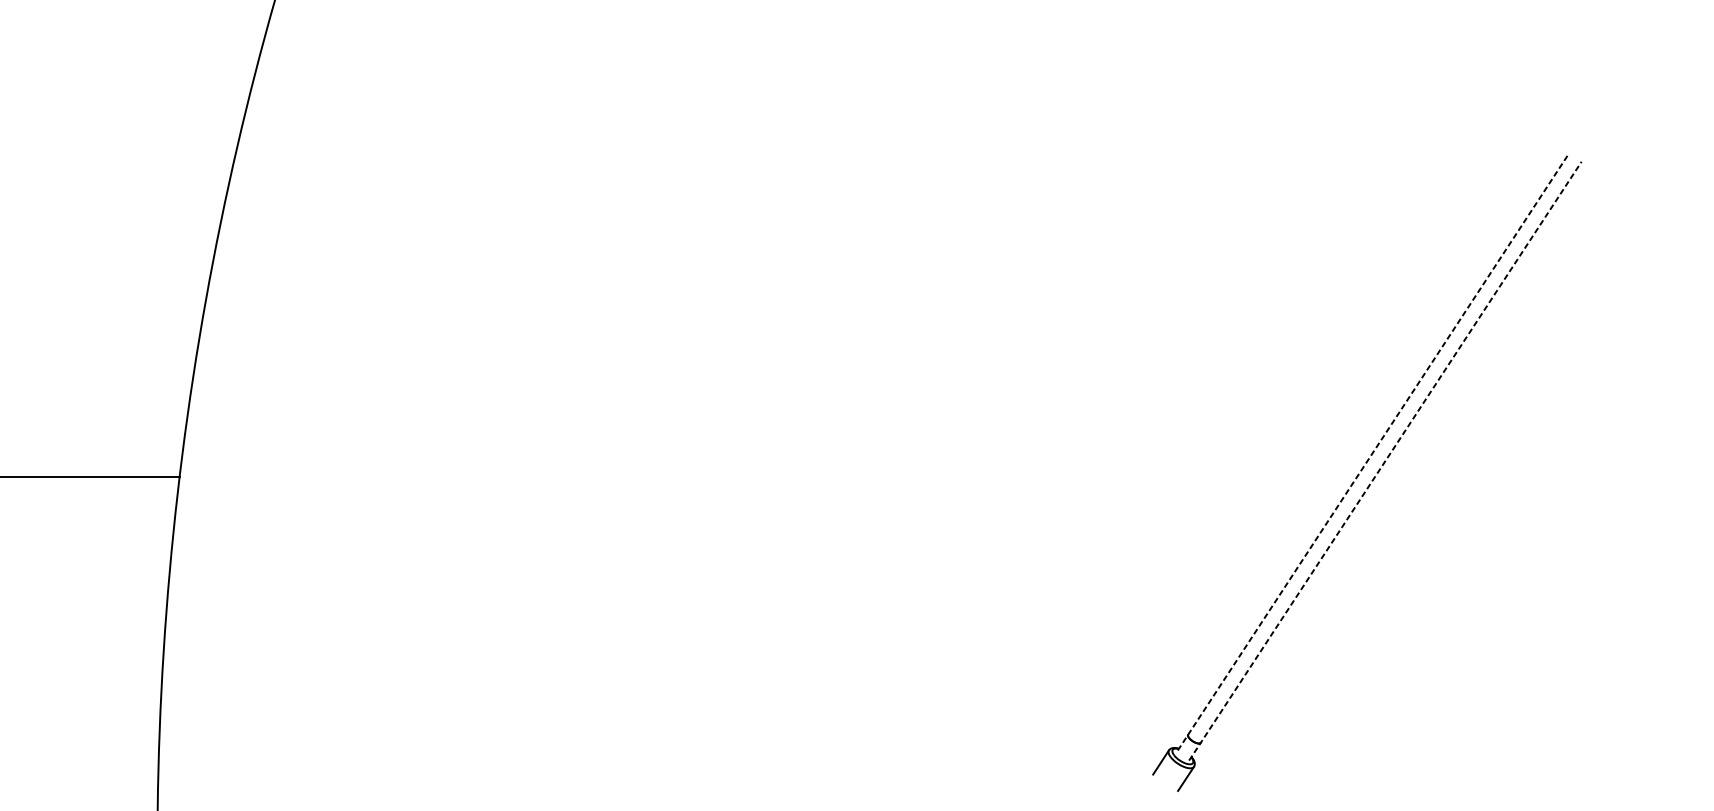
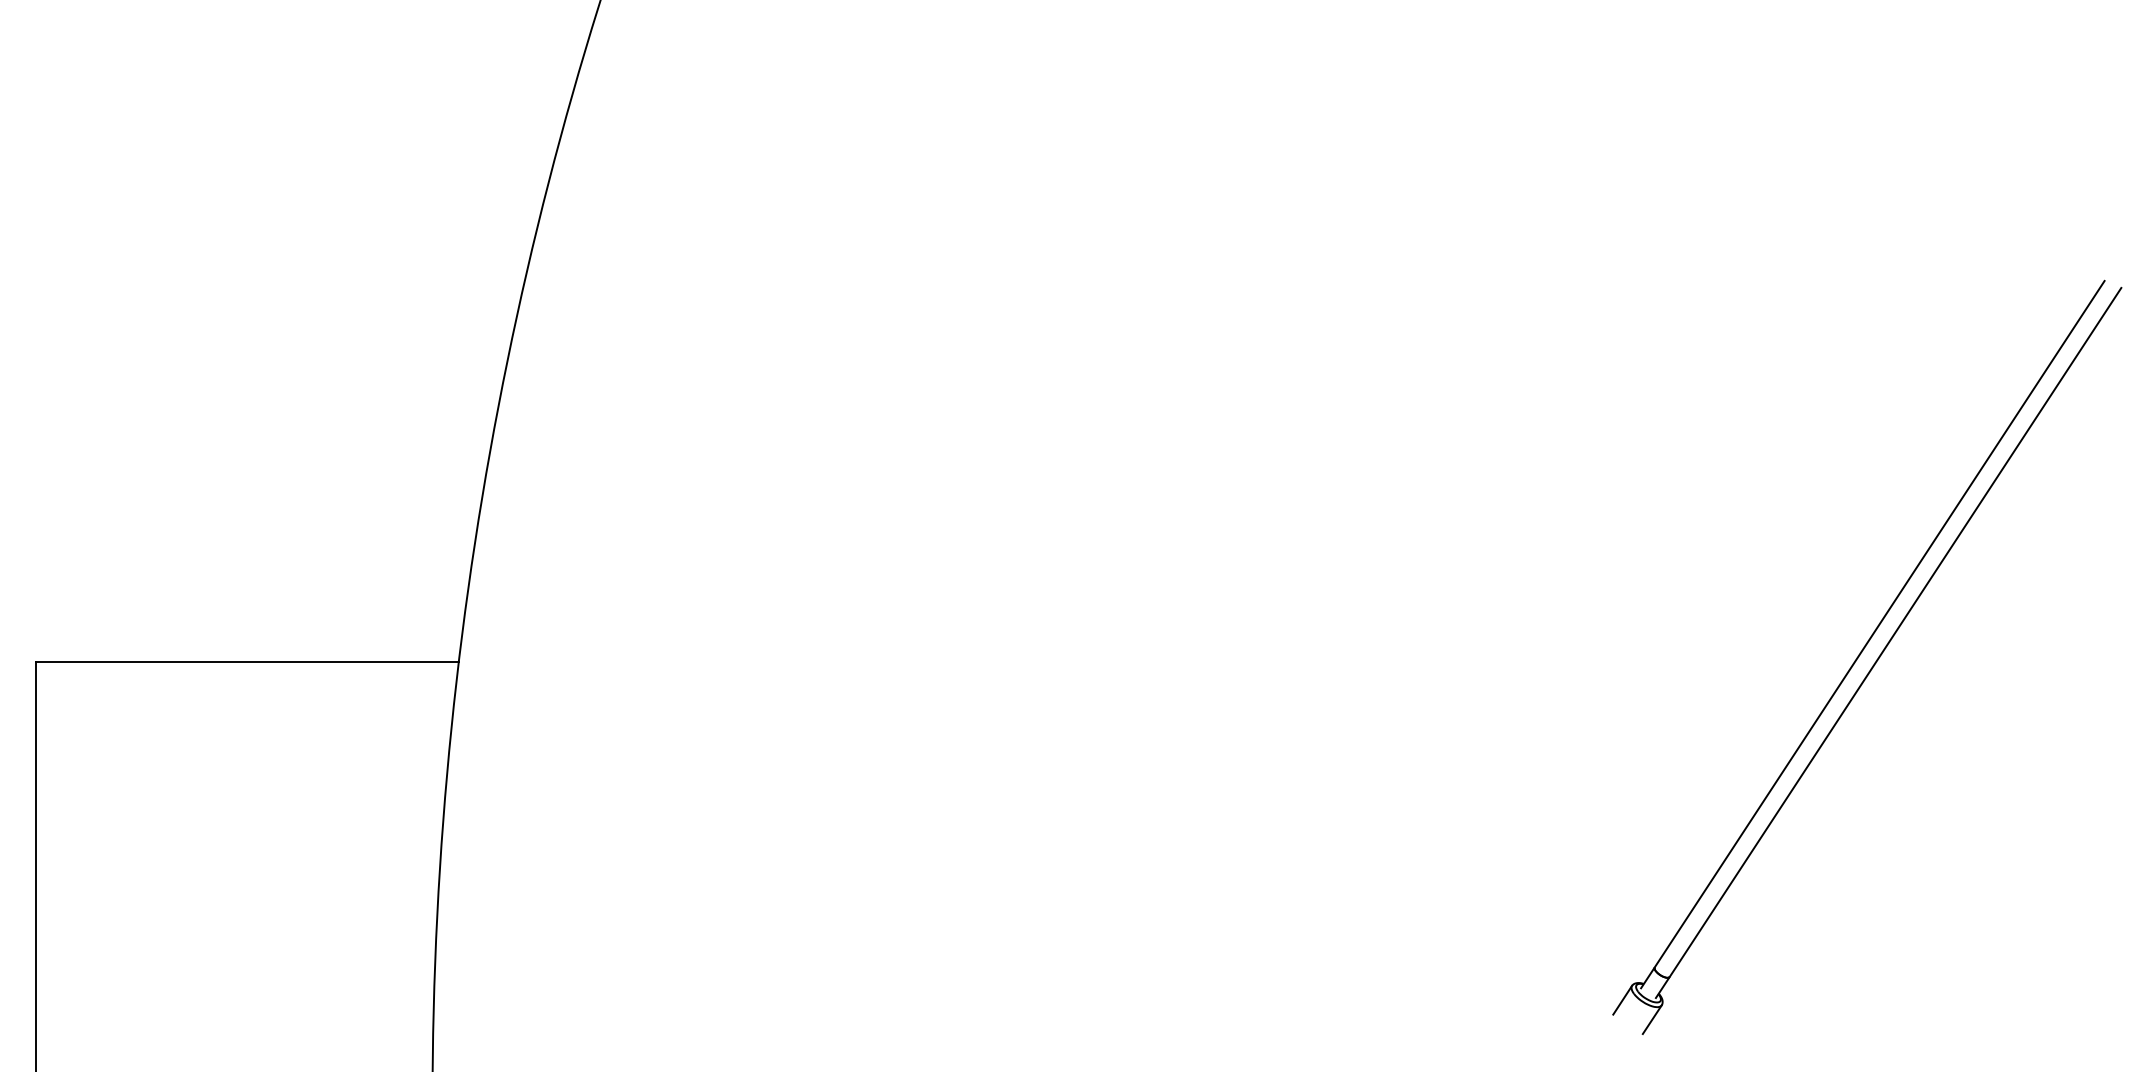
line: (1371, 454) -> (1872, 634), dashed -> solid
line: (1385, 460) -> (1888, 642), dashed -> solid

